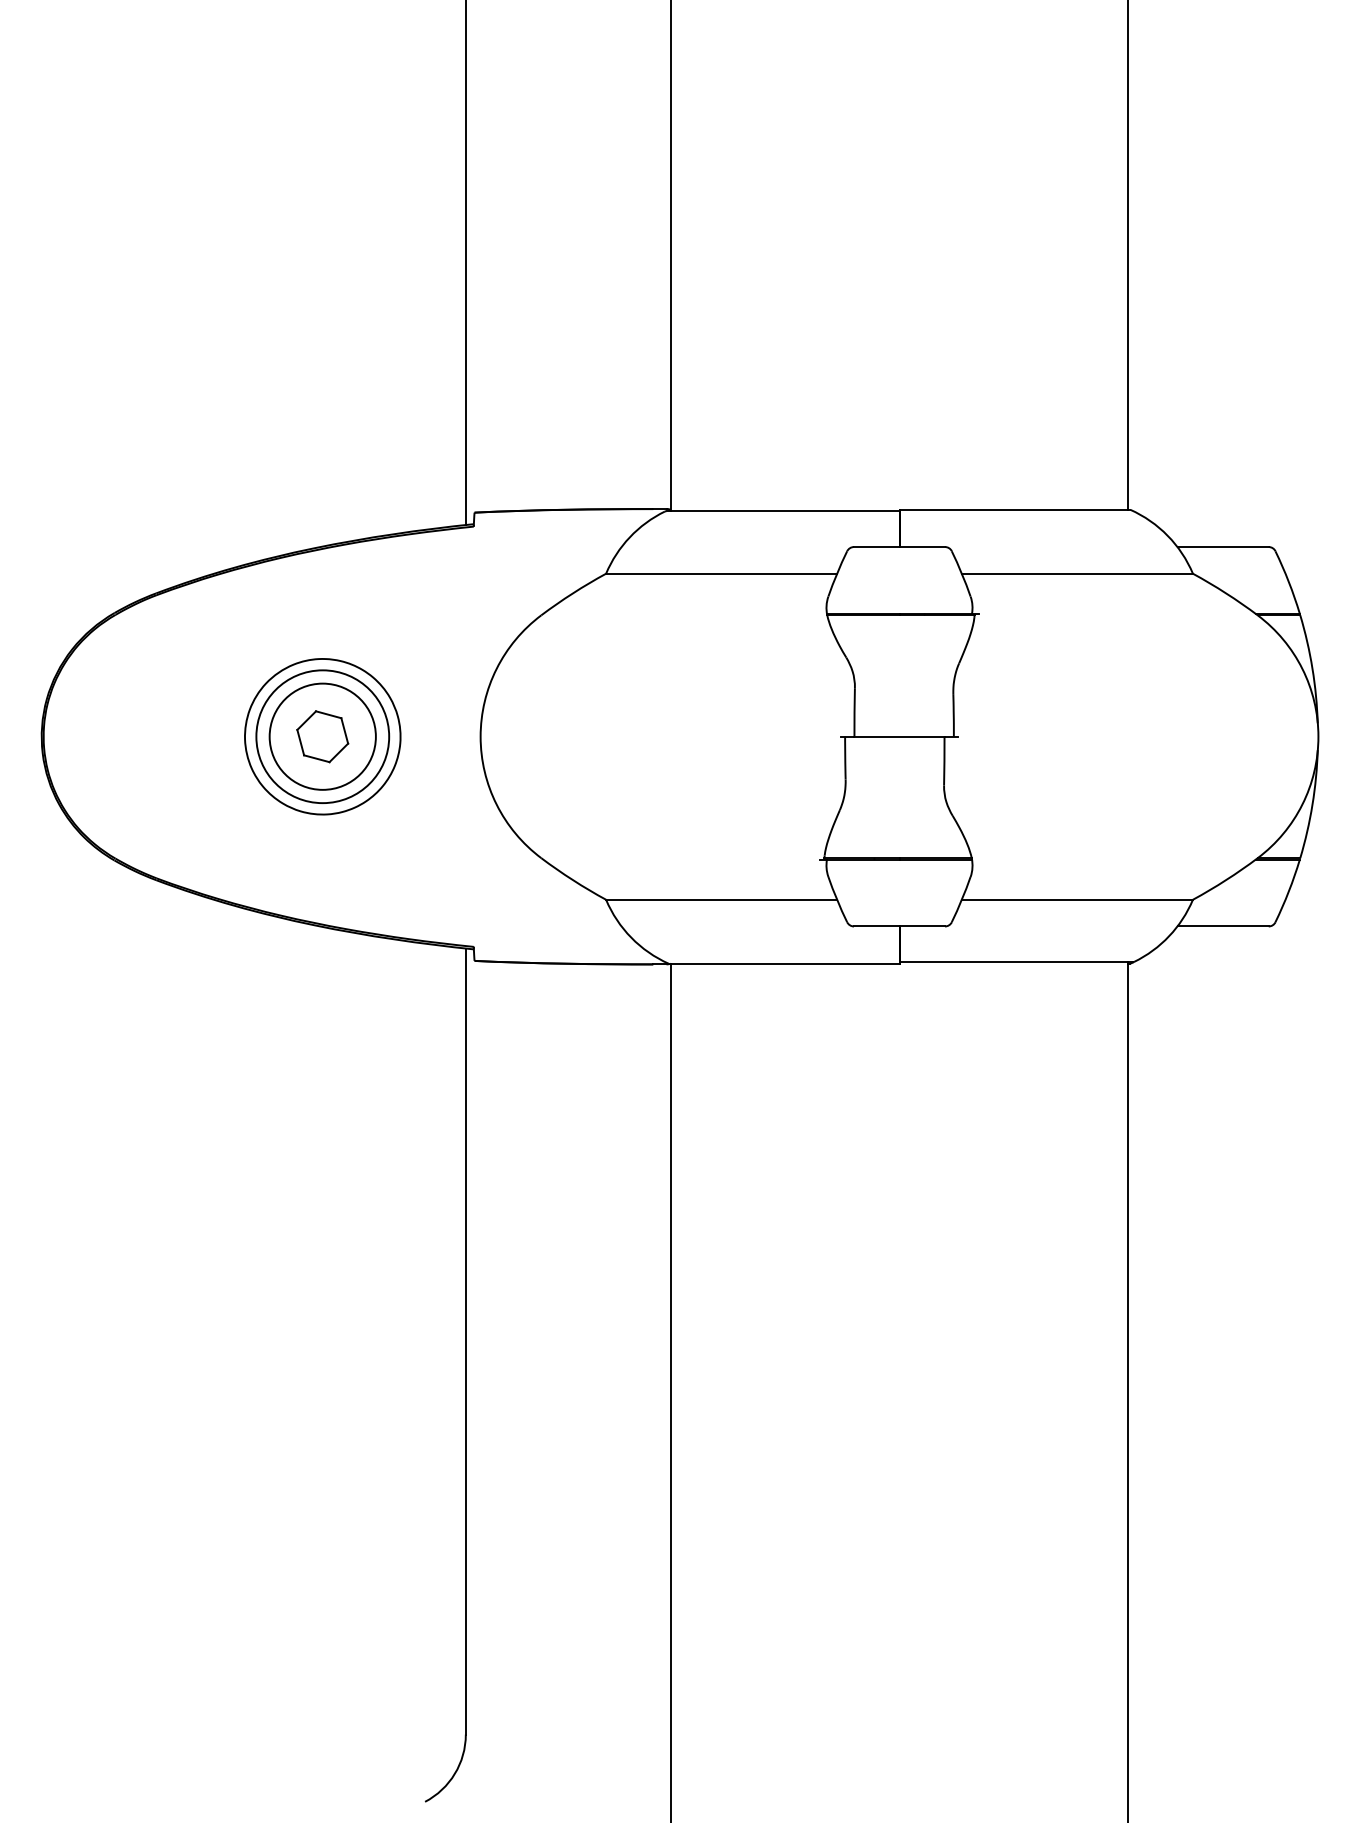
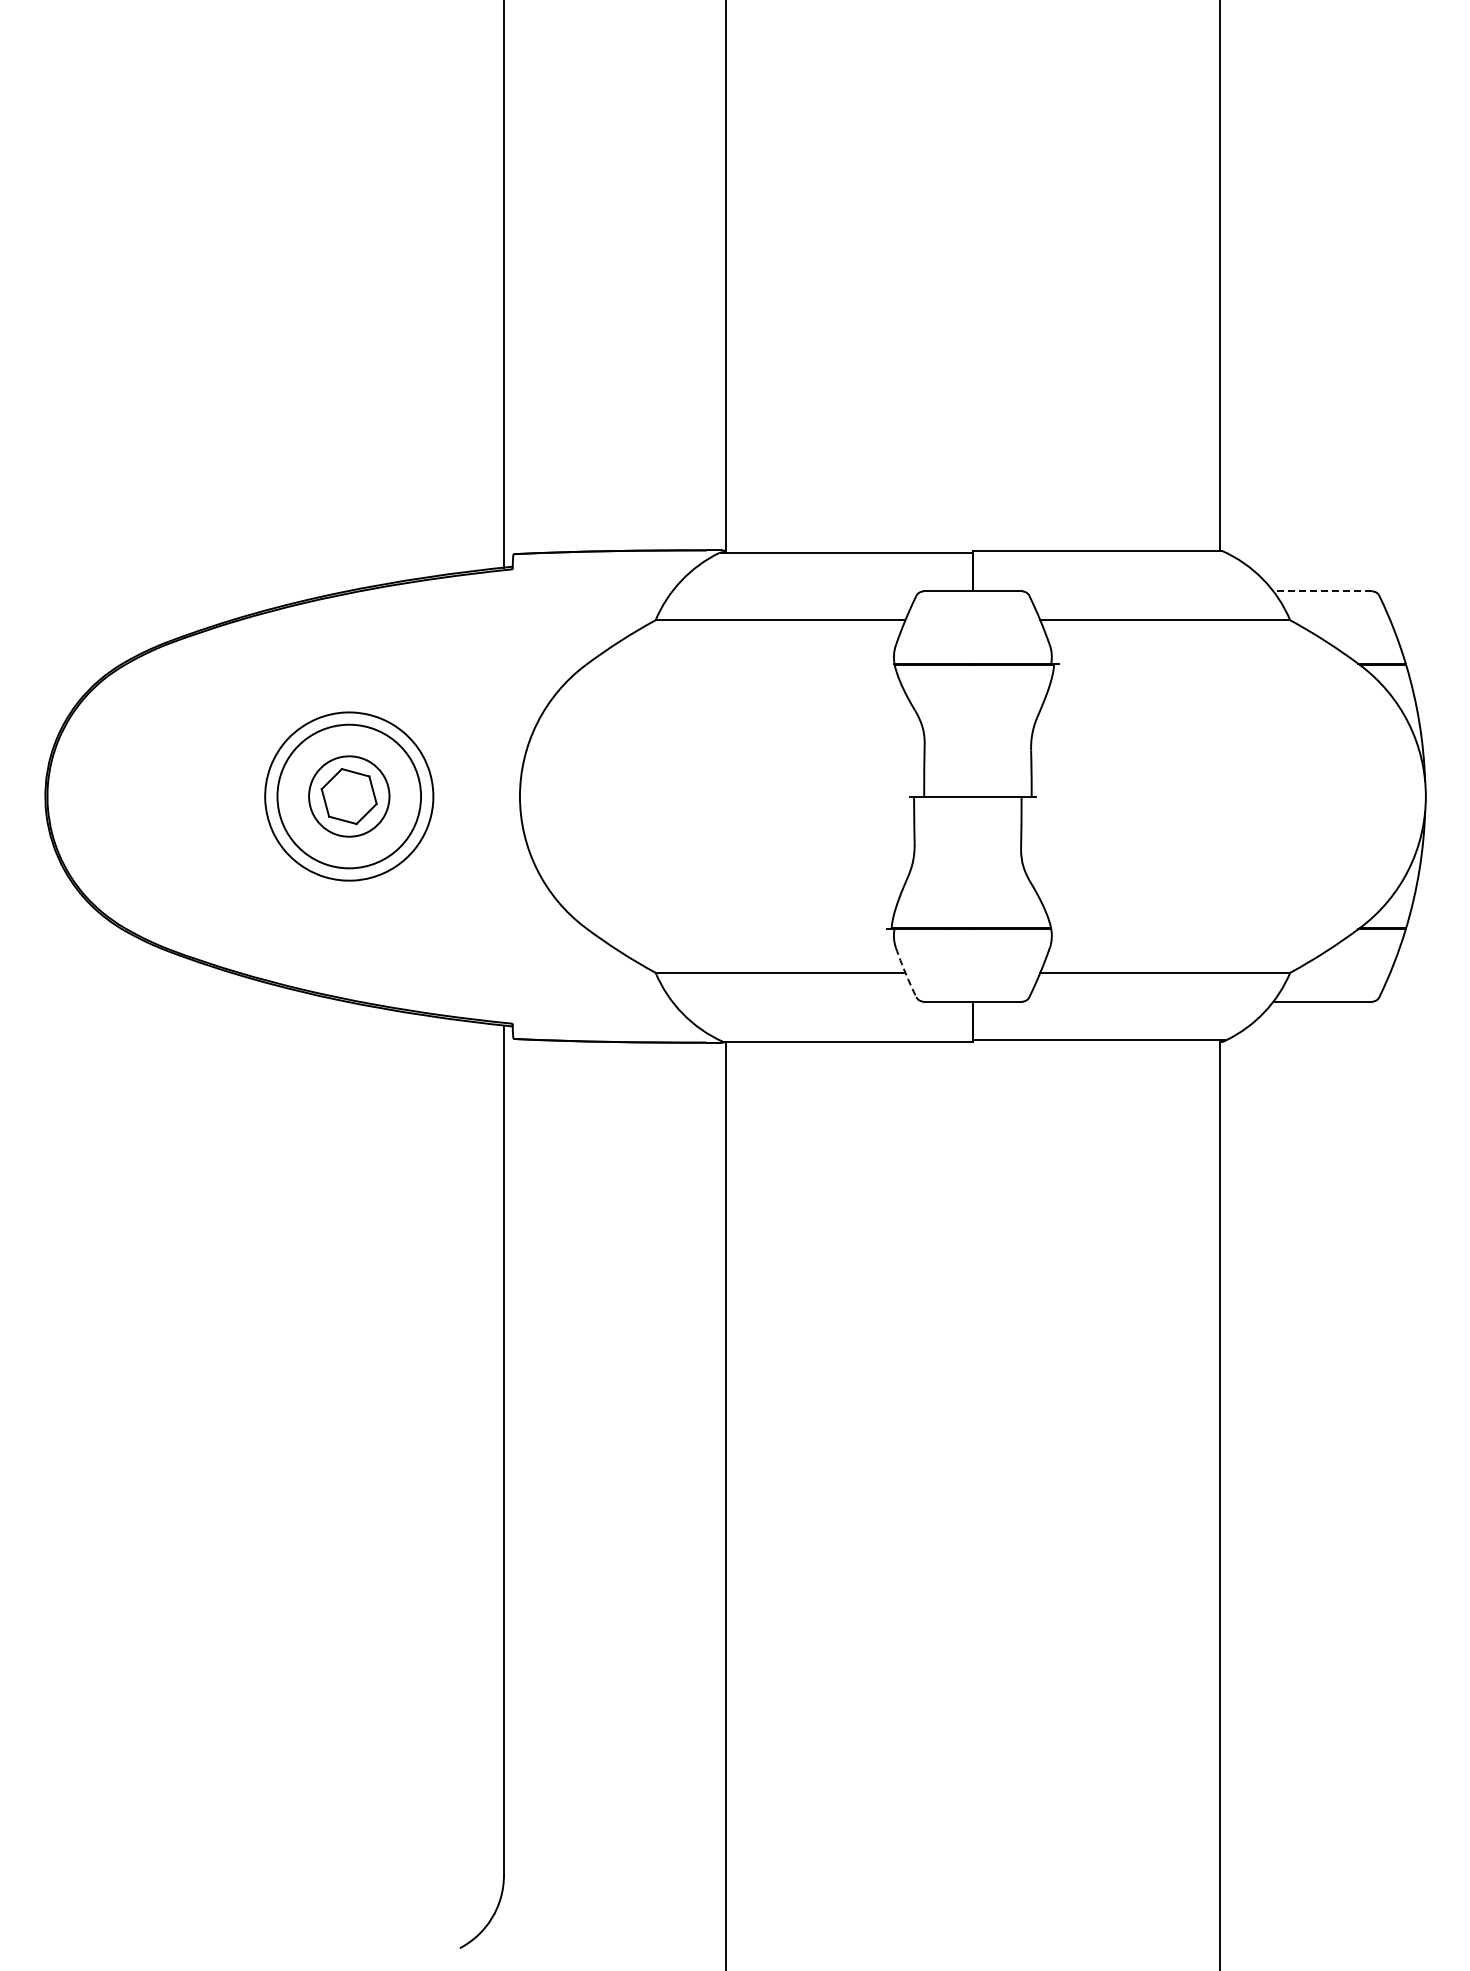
line: (1222, 547) -> (1322, 591), solid -> dashed
circle: (322, 736) -> (348, 796), size x0.7
arc: (837, 899) -> (905, 972), solid -> dashed

